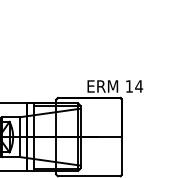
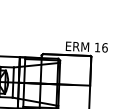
text: (139, 86) -> (105, 47), 14 -> 16

